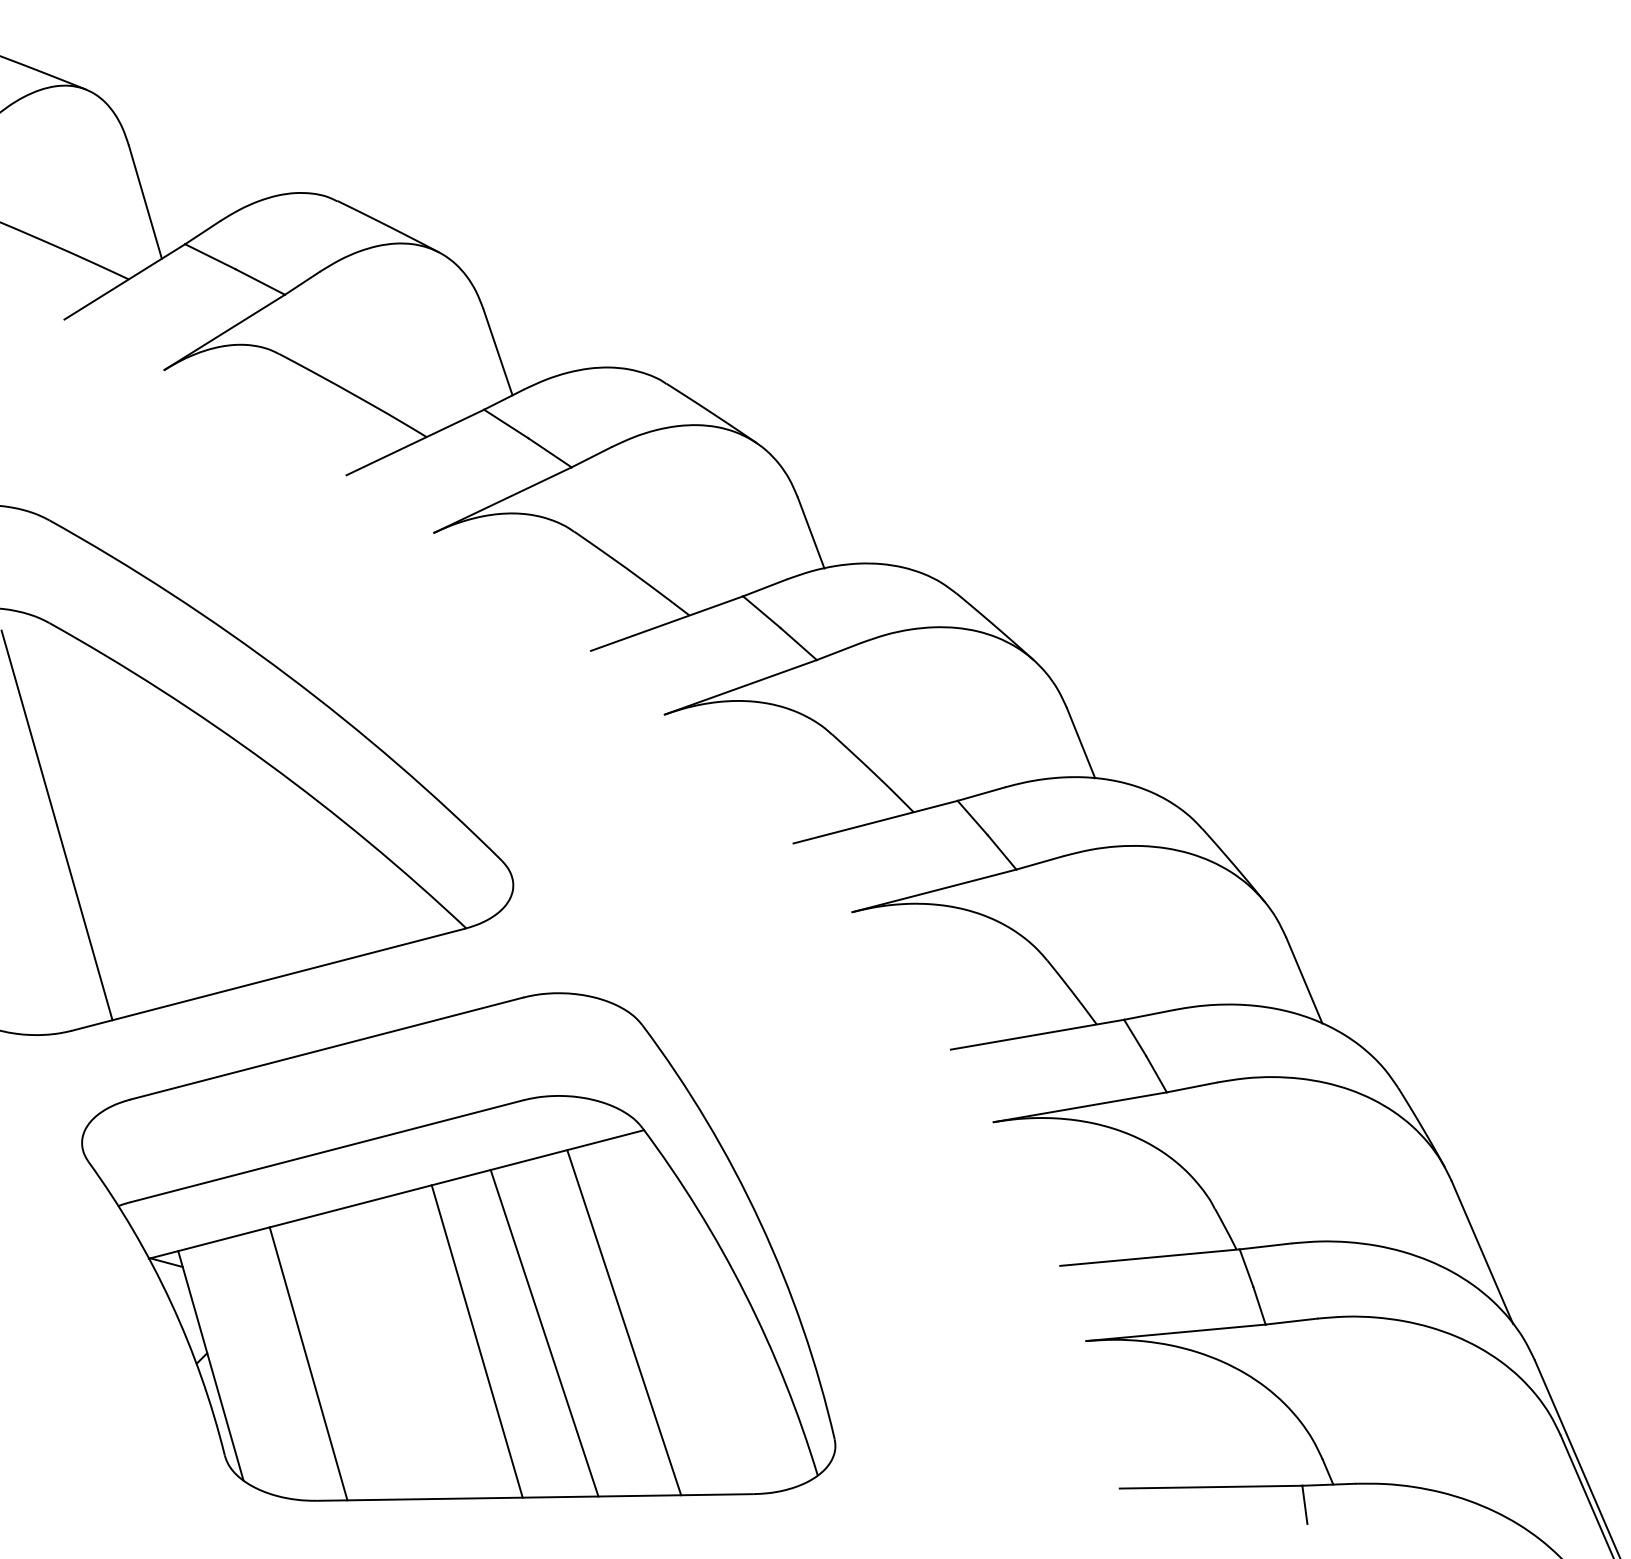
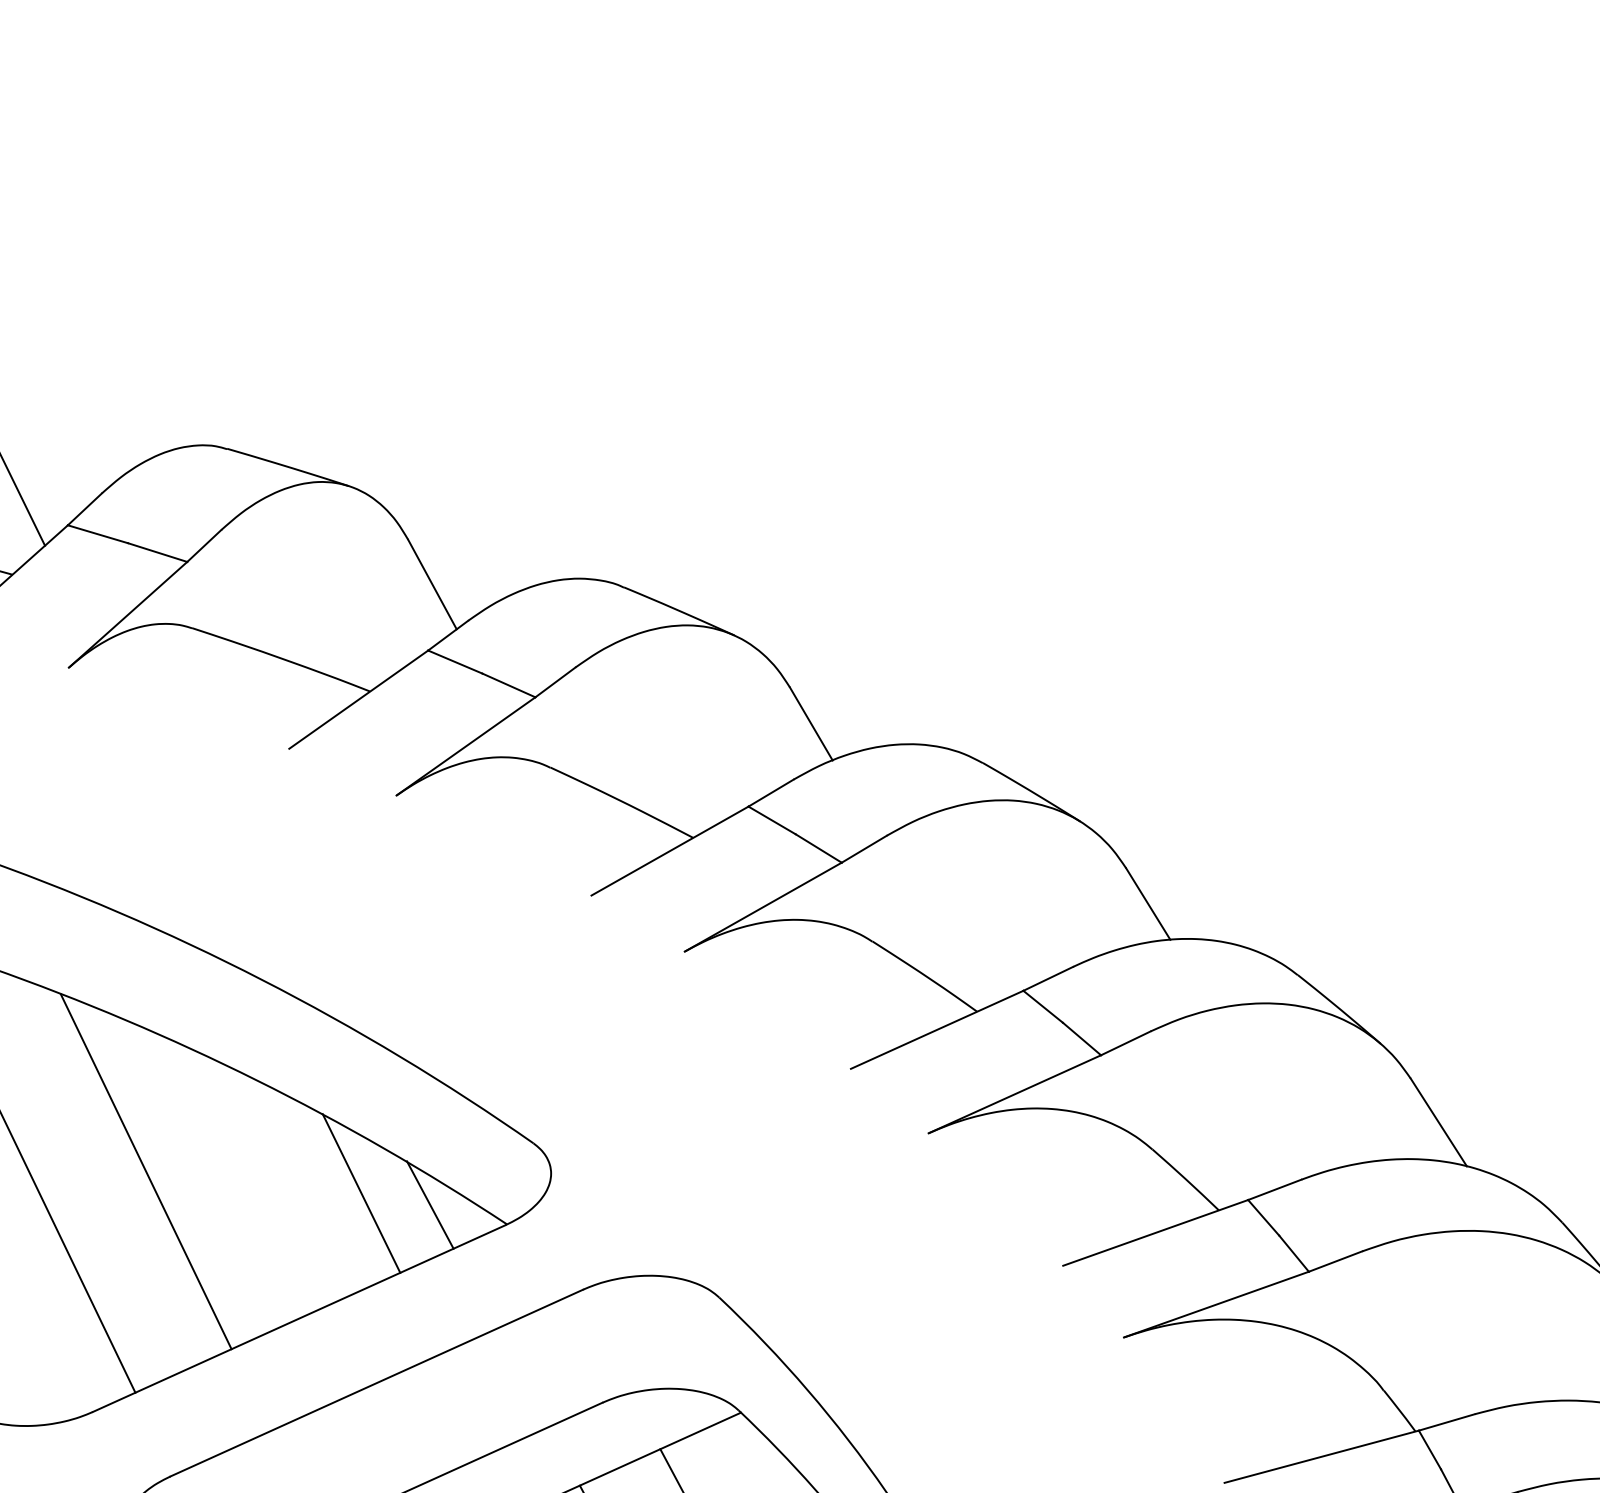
line: (155, 826) -> (145, 1171), added
line: (342, 878) -> (361, 1193), added
line: (401, 899) -> (430, 1205), added

